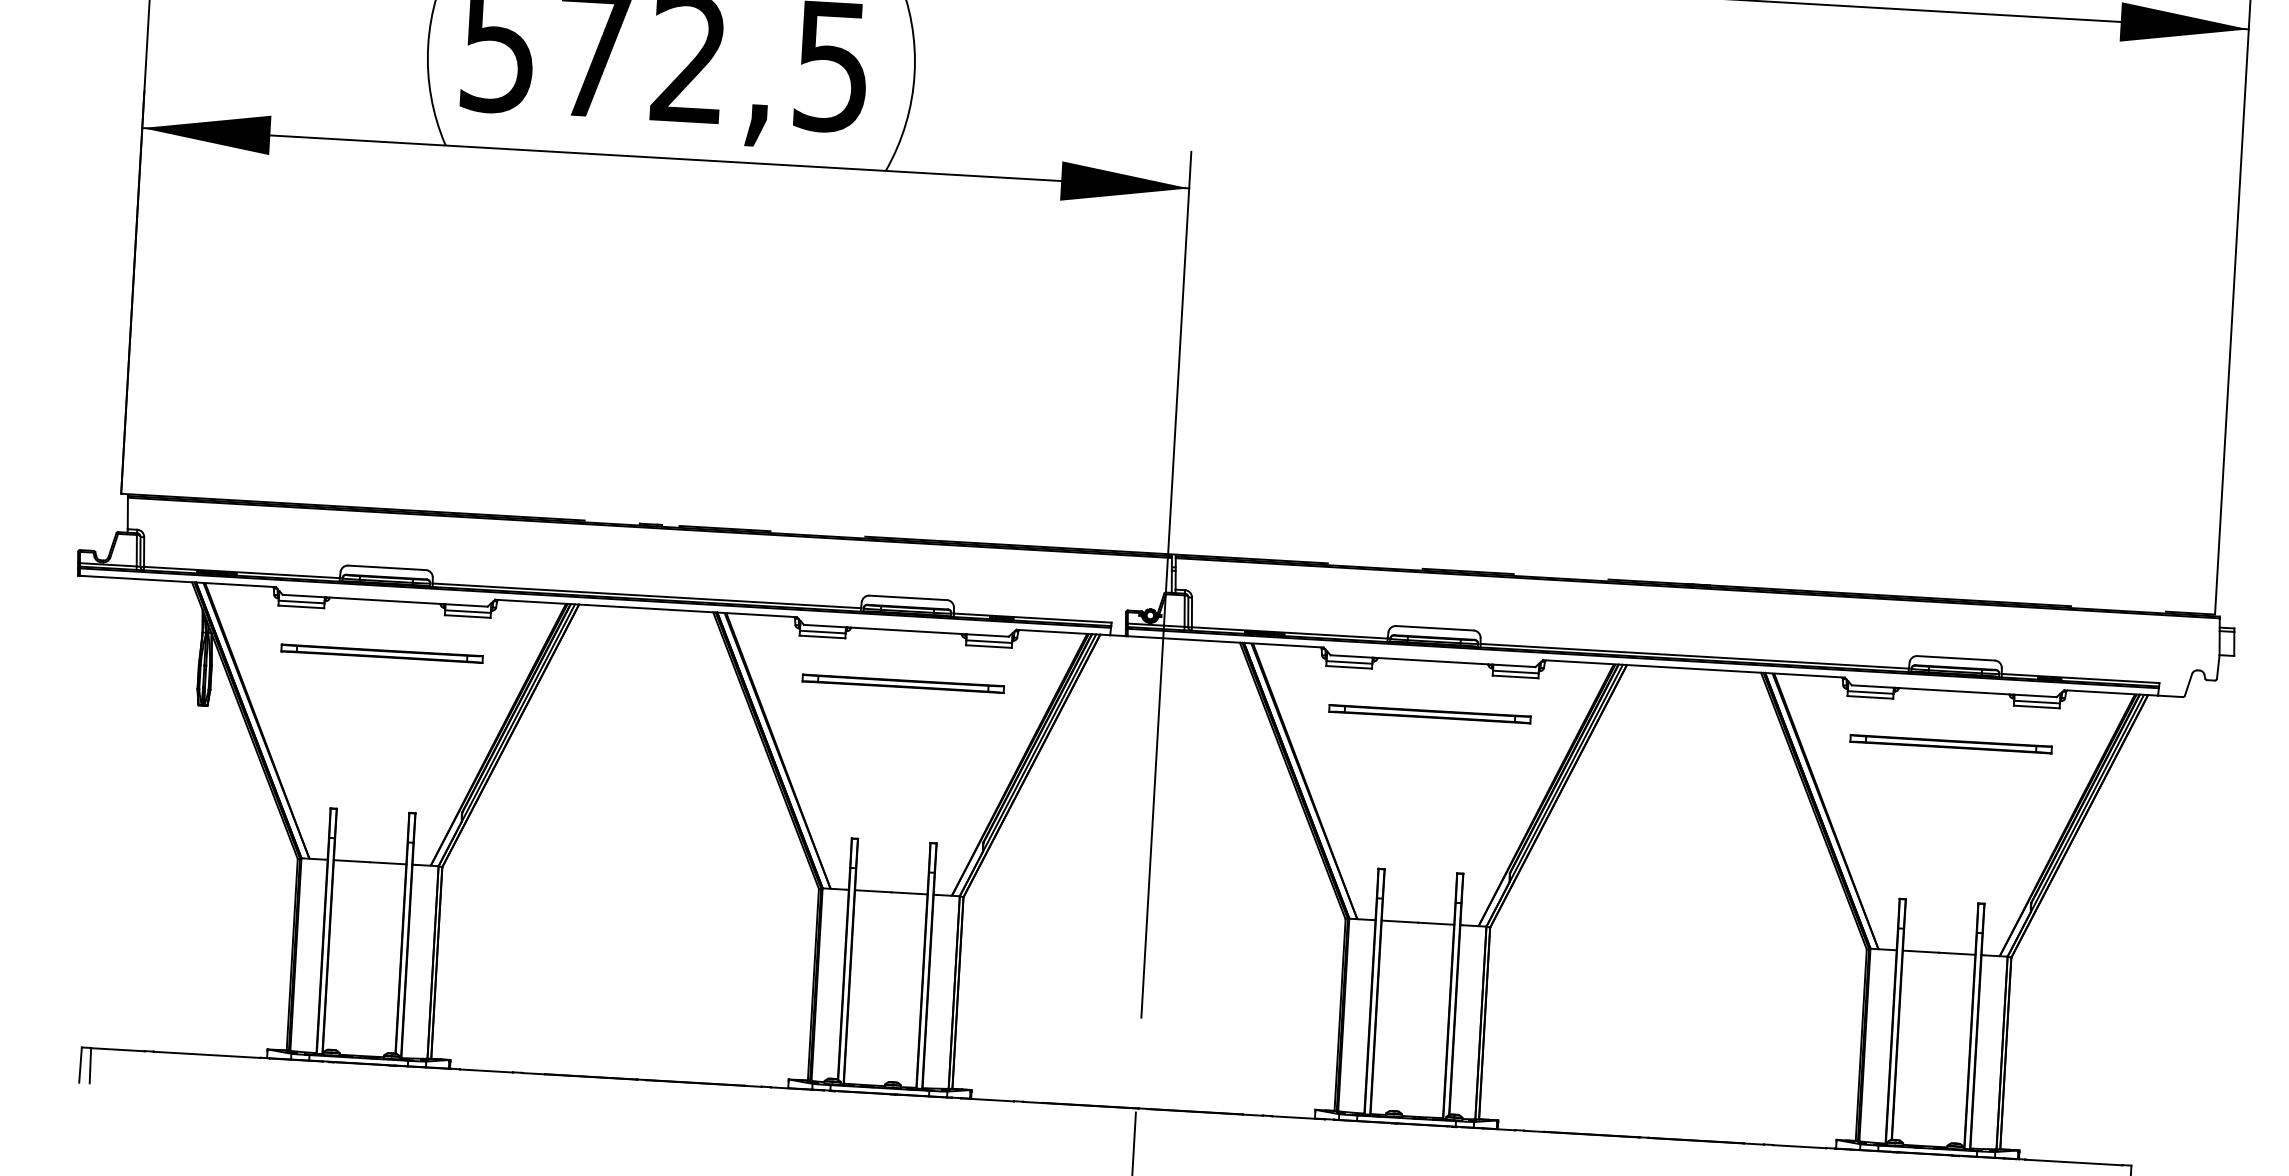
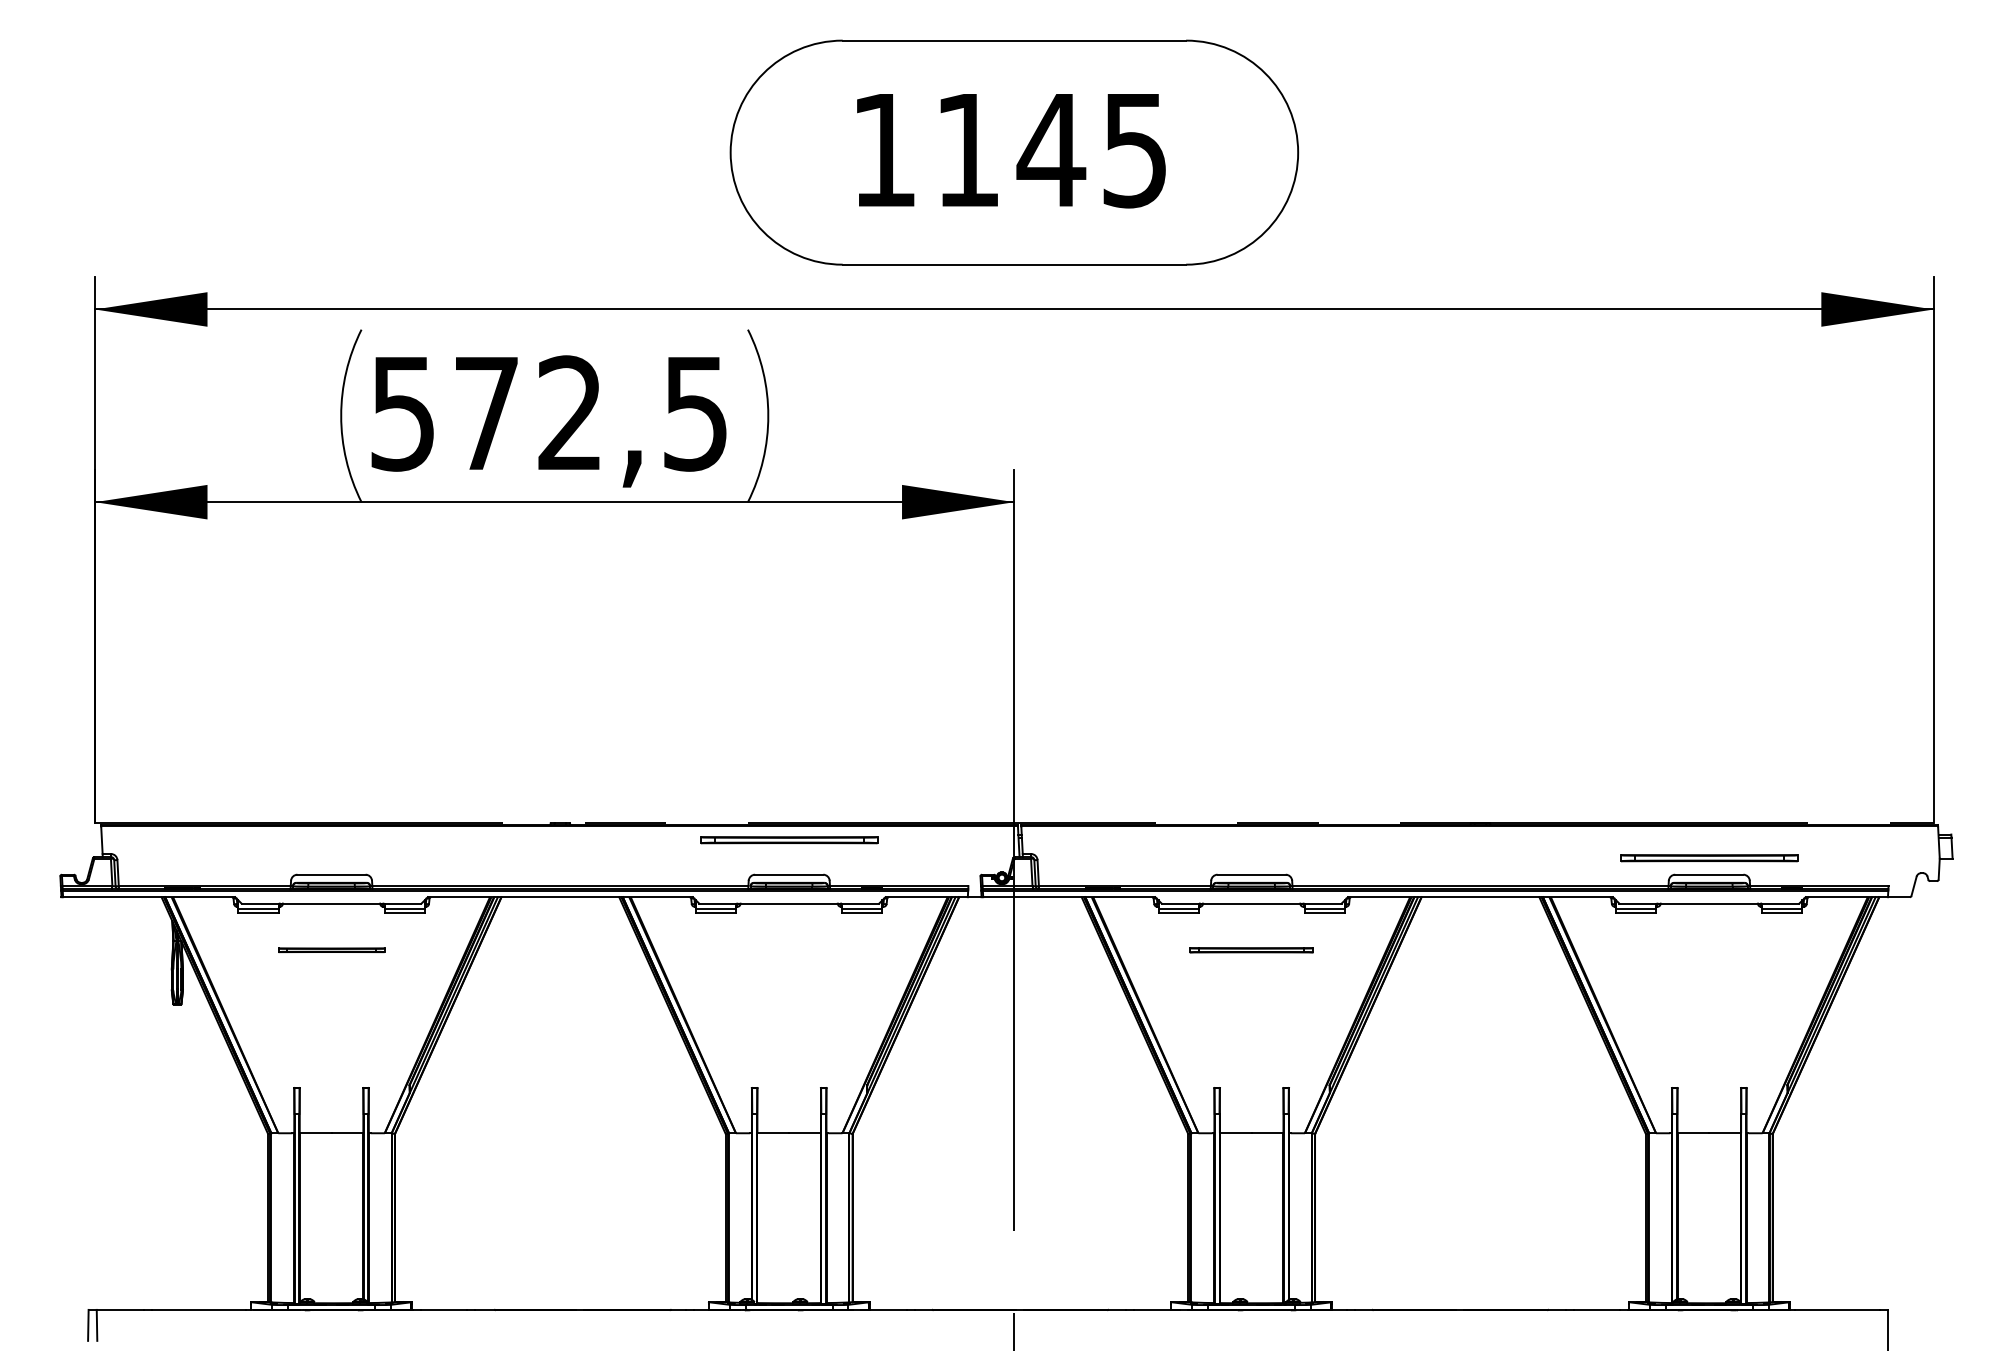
part: (382, 654) -> (331, 950), size x0.6
part: (903, 684) -> (789, 840), moved
part: (1429, 714) -> (1251, 950), size x0.7
part: (1951, 744) -> (1709, 858), moved

